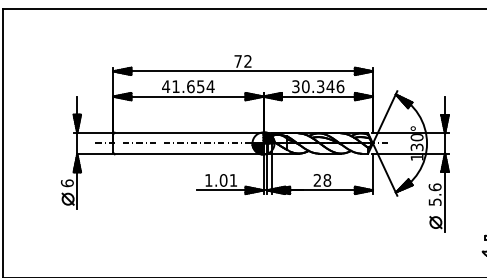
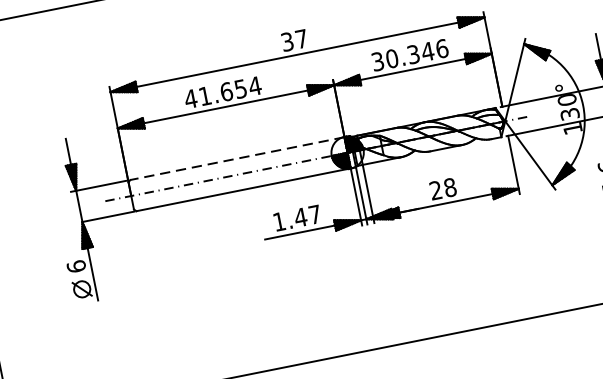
text: (242, 61) -> (293, 40), 72 -> 37
line: (188, 132) -> (236, 158), solid -> dashed
text: (228, 180) -> (307, 216), 1.01 -> 1.47

